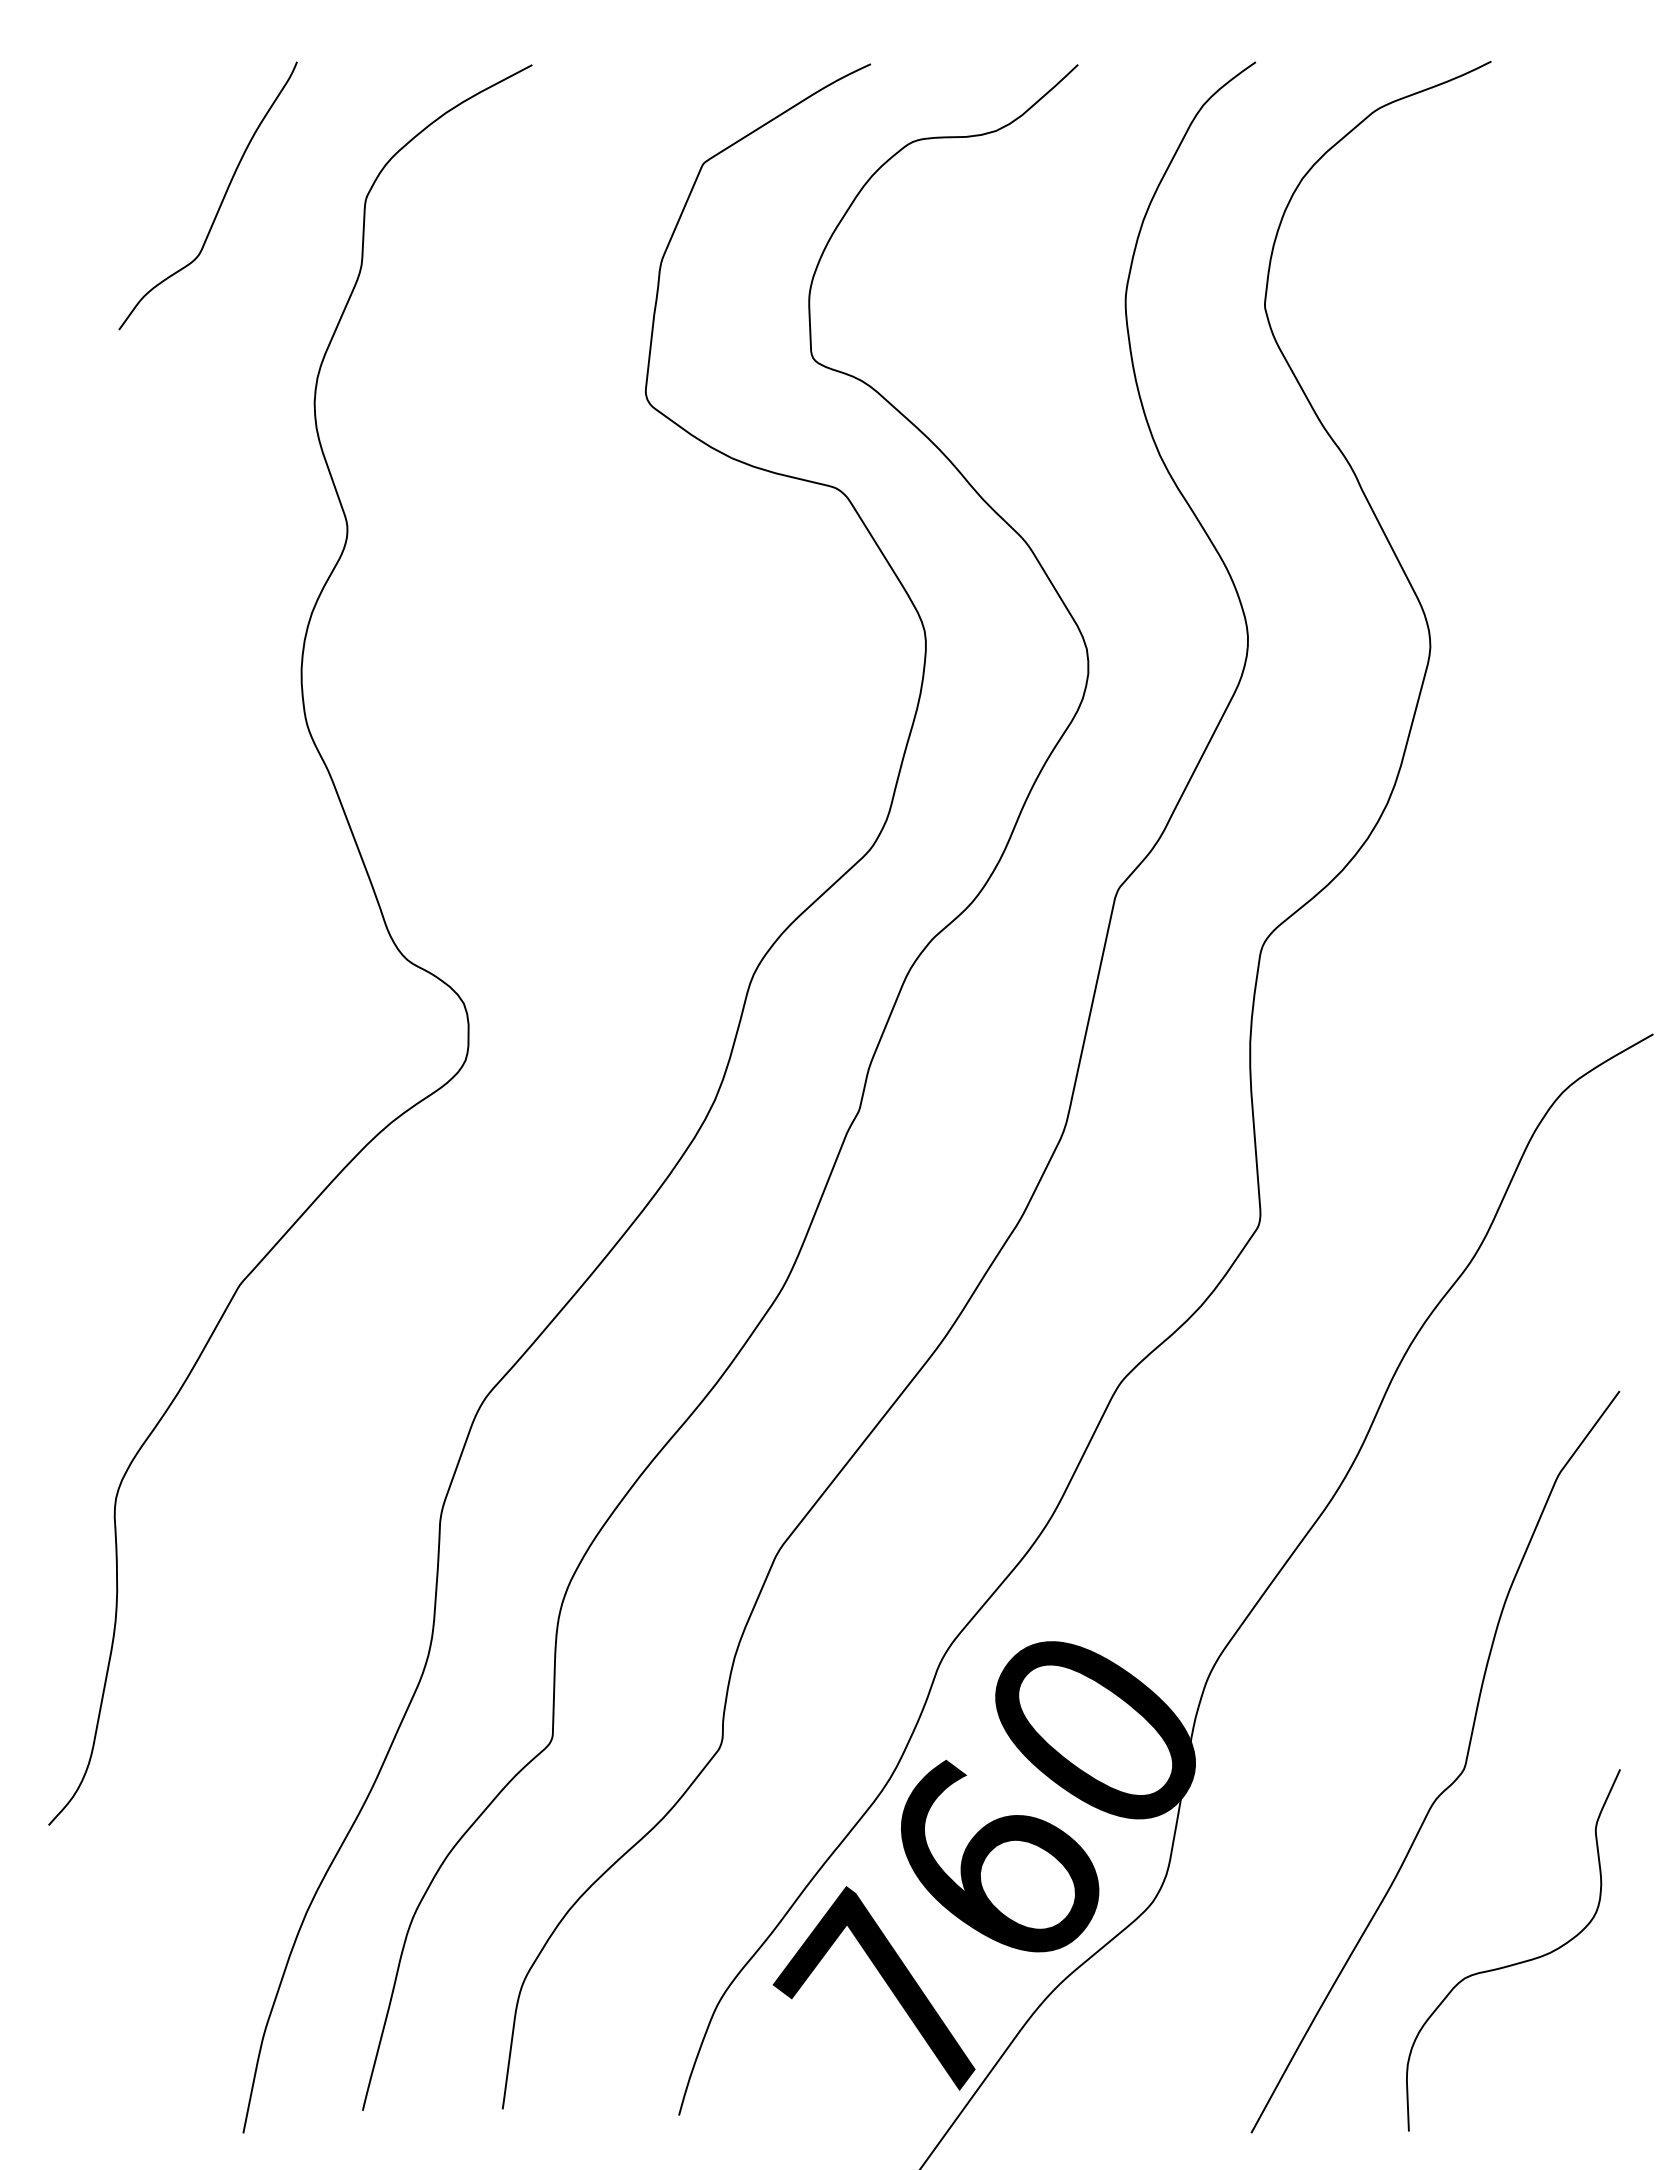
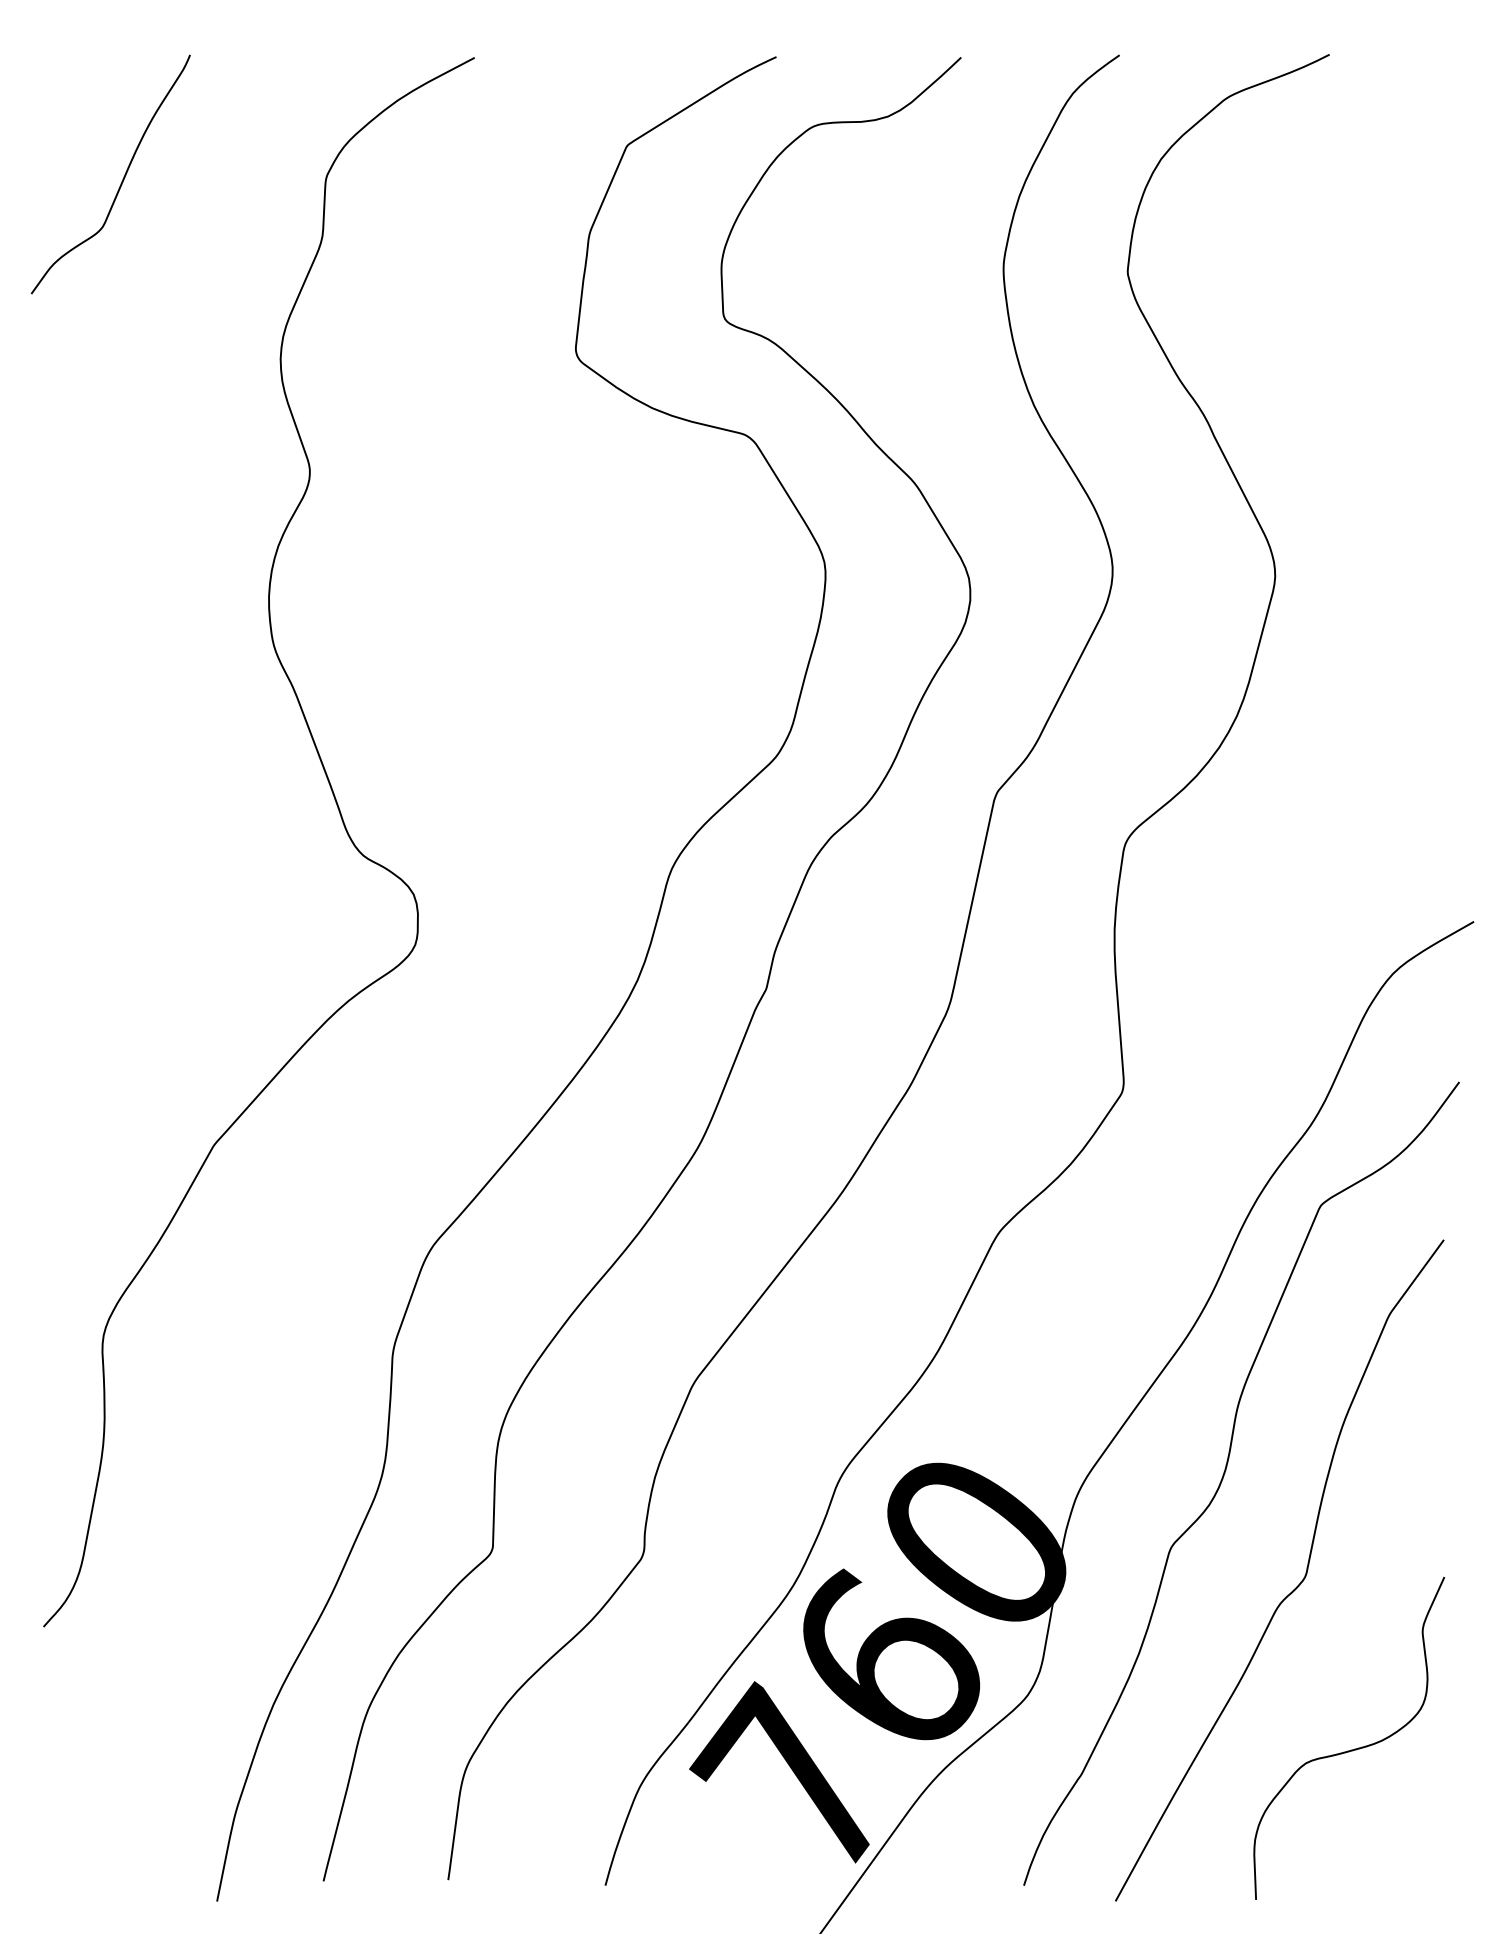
curve: (221, 200) -> (122, 178), moved
curve: (1372, 1658) -> (1223, 1478), added

